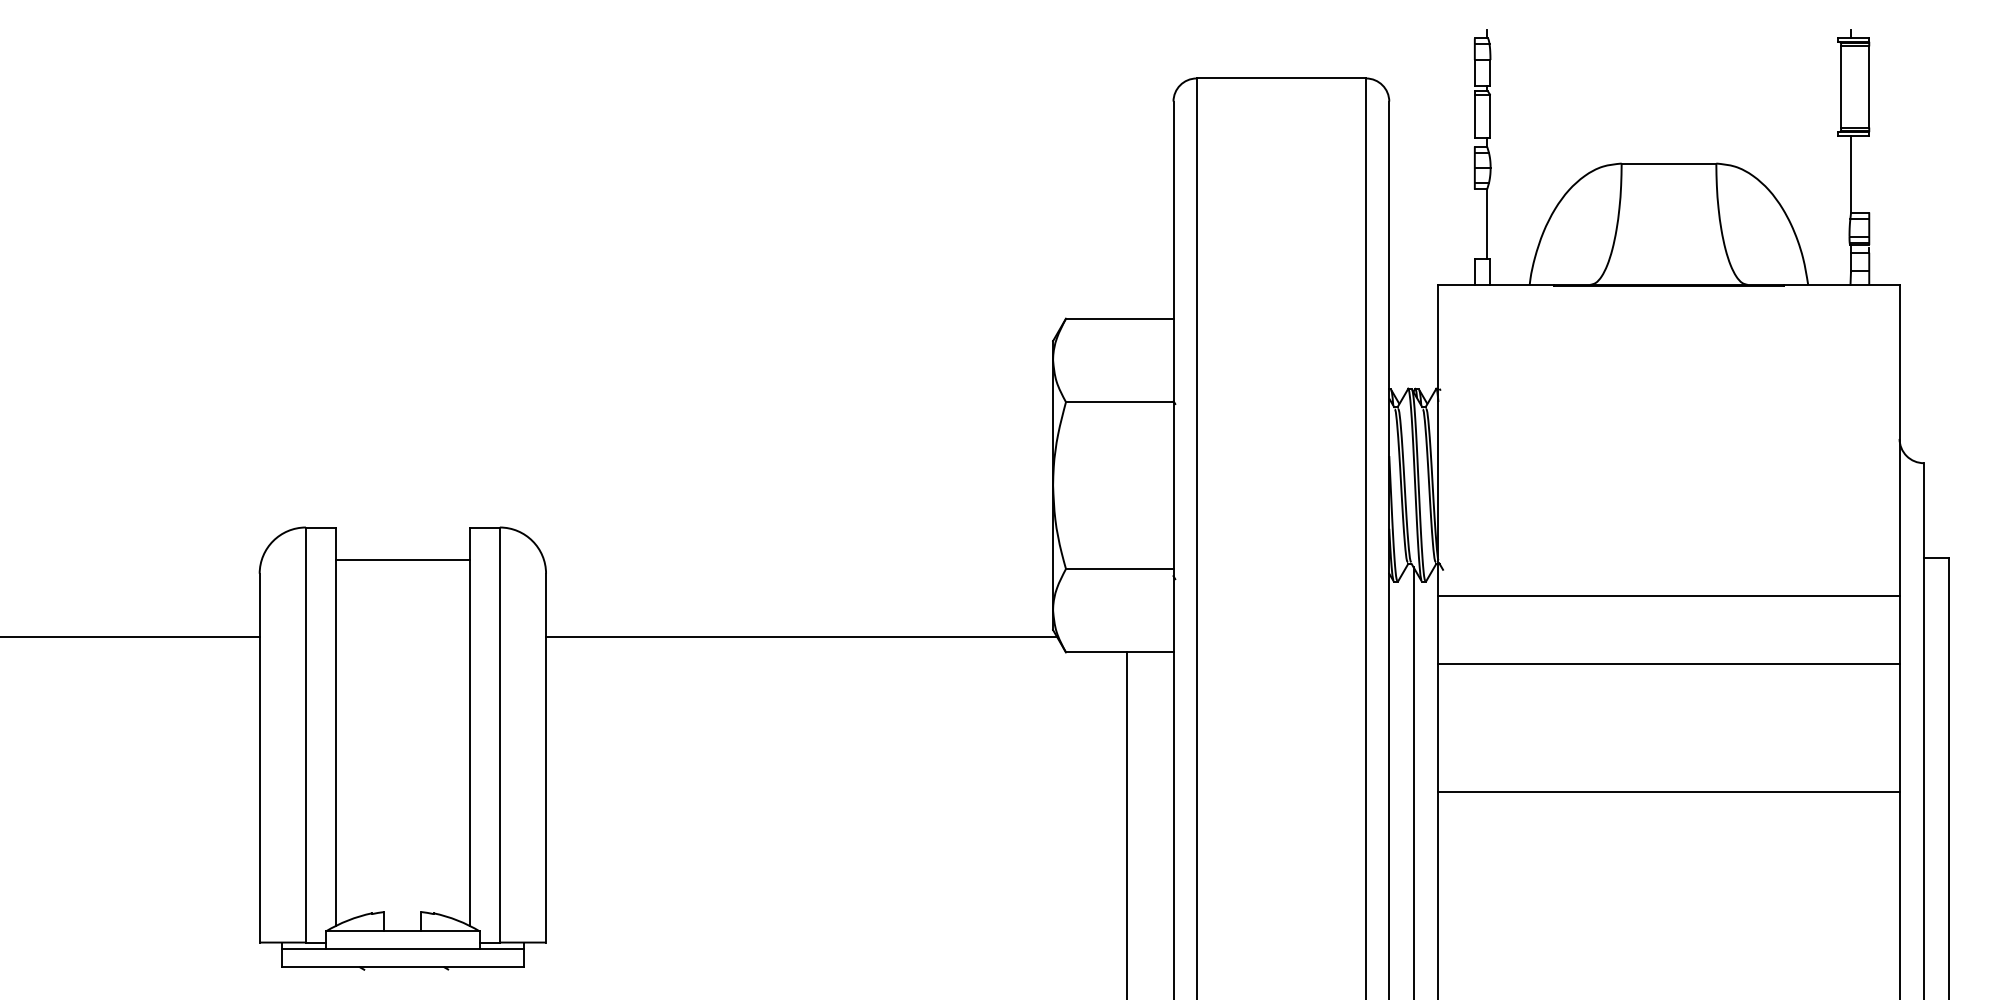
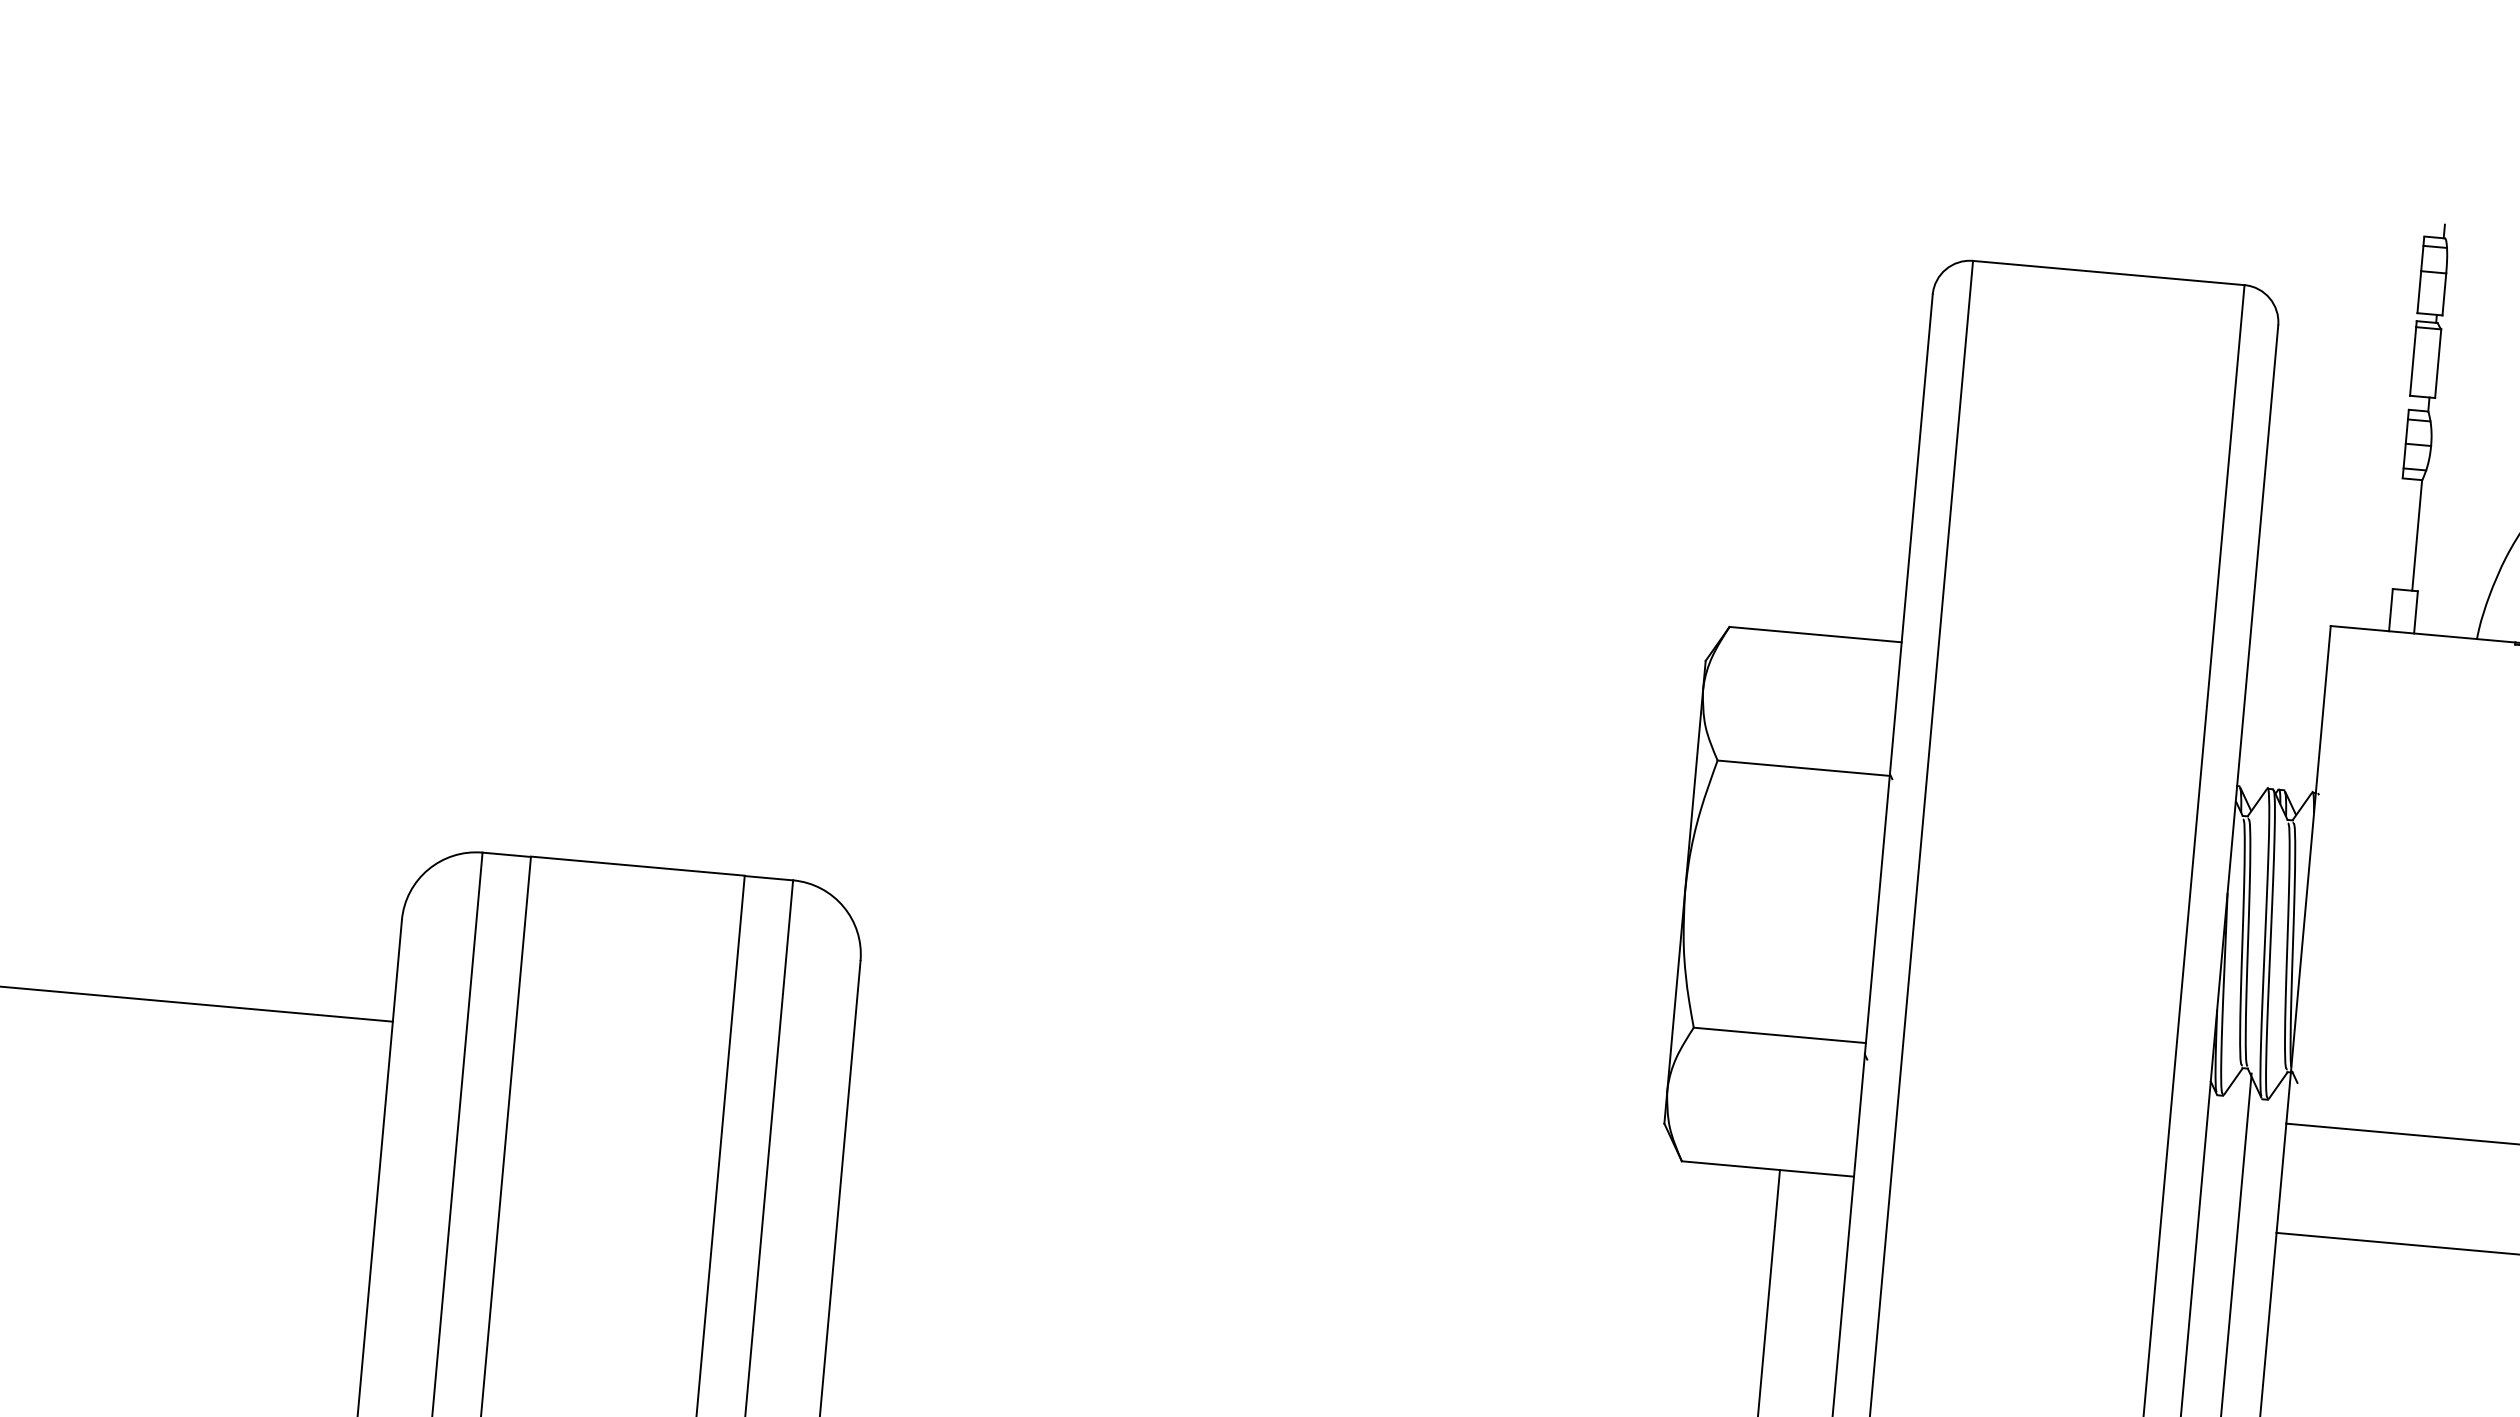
line: (402, 560) -> (637, 866), moved
line: (801, 637) -> (1260, 1099), removed

